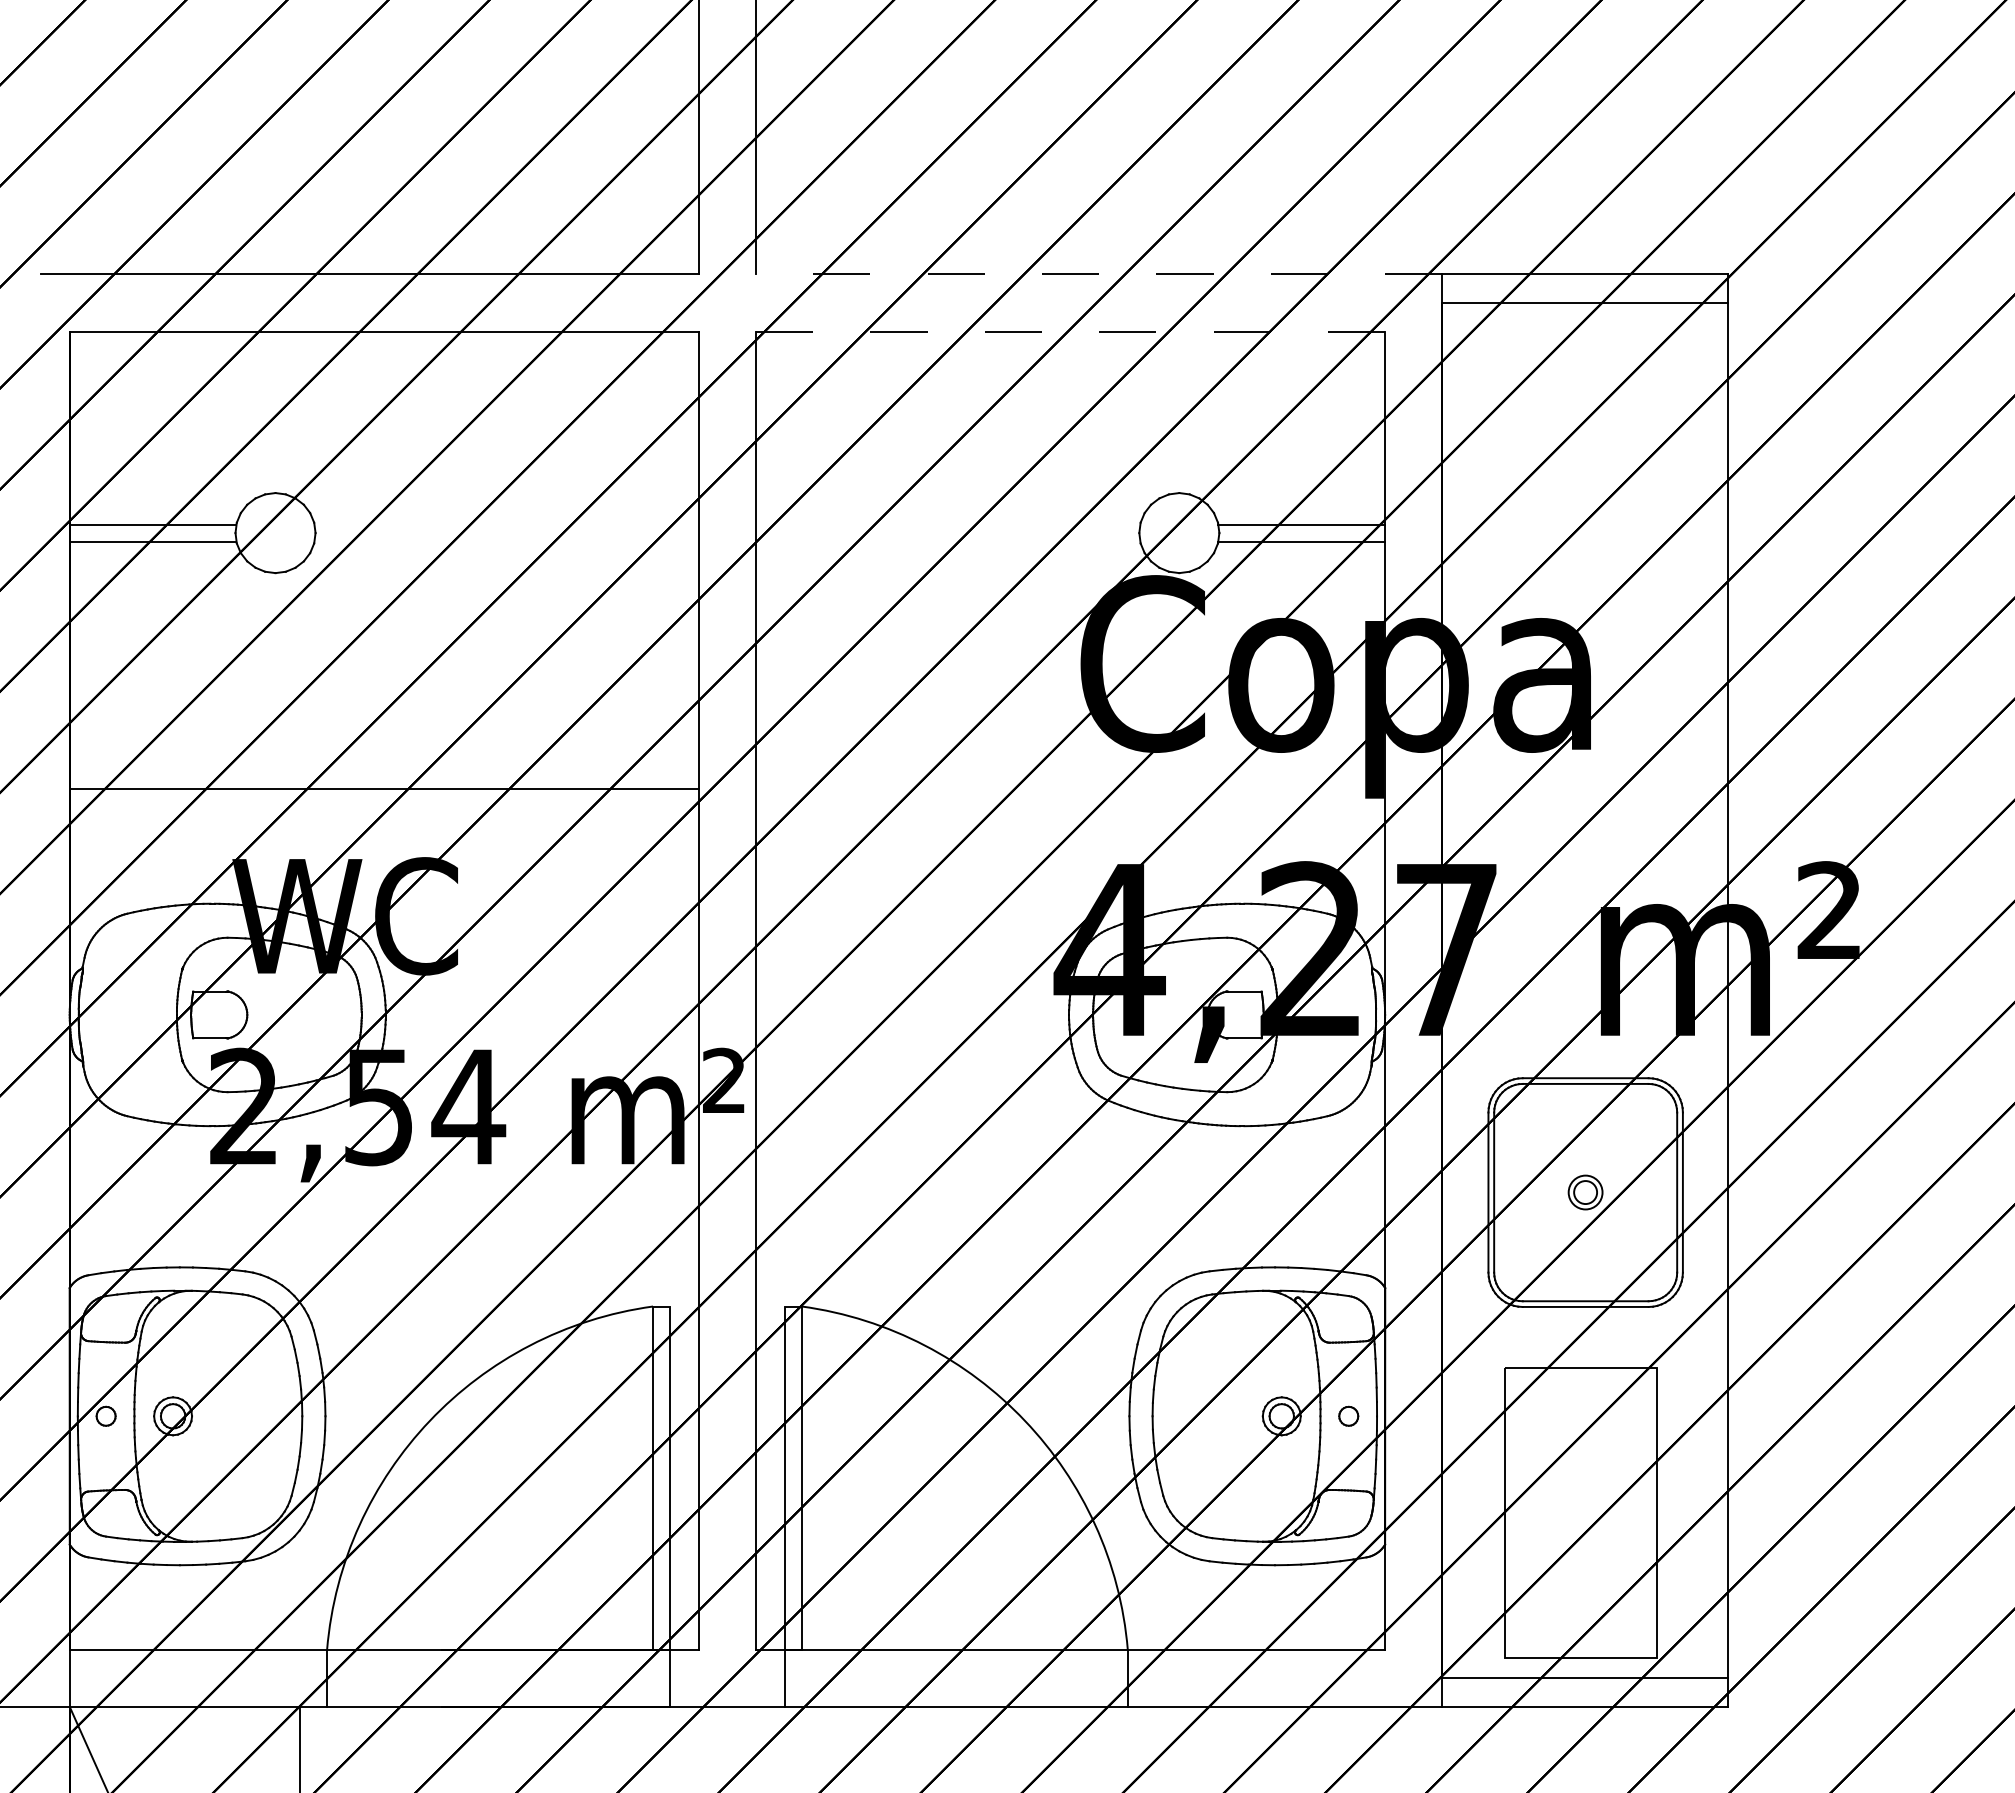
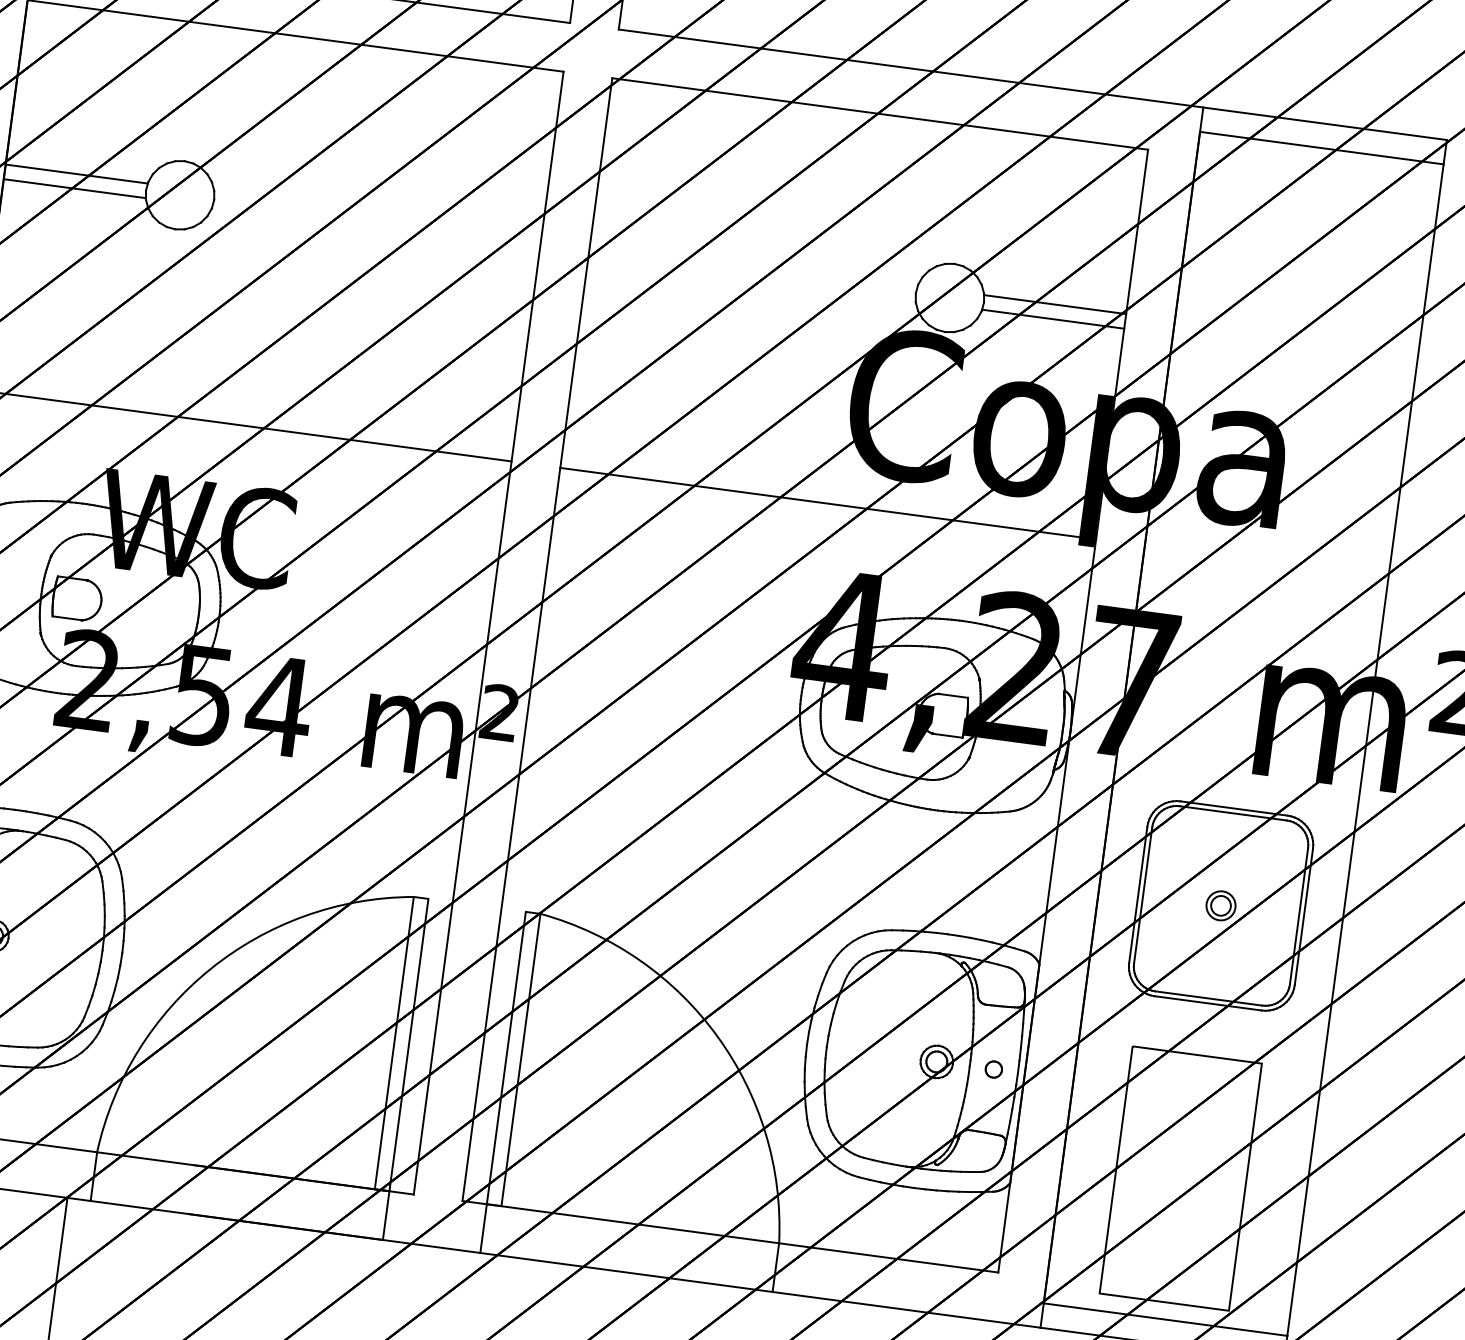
line: (1098, 274) -> (910, 68), dashed -> solid
line: (1070, 331) -> (880, 113), dashed -> solid
line: (1070, 789) -> (828, 504), added

